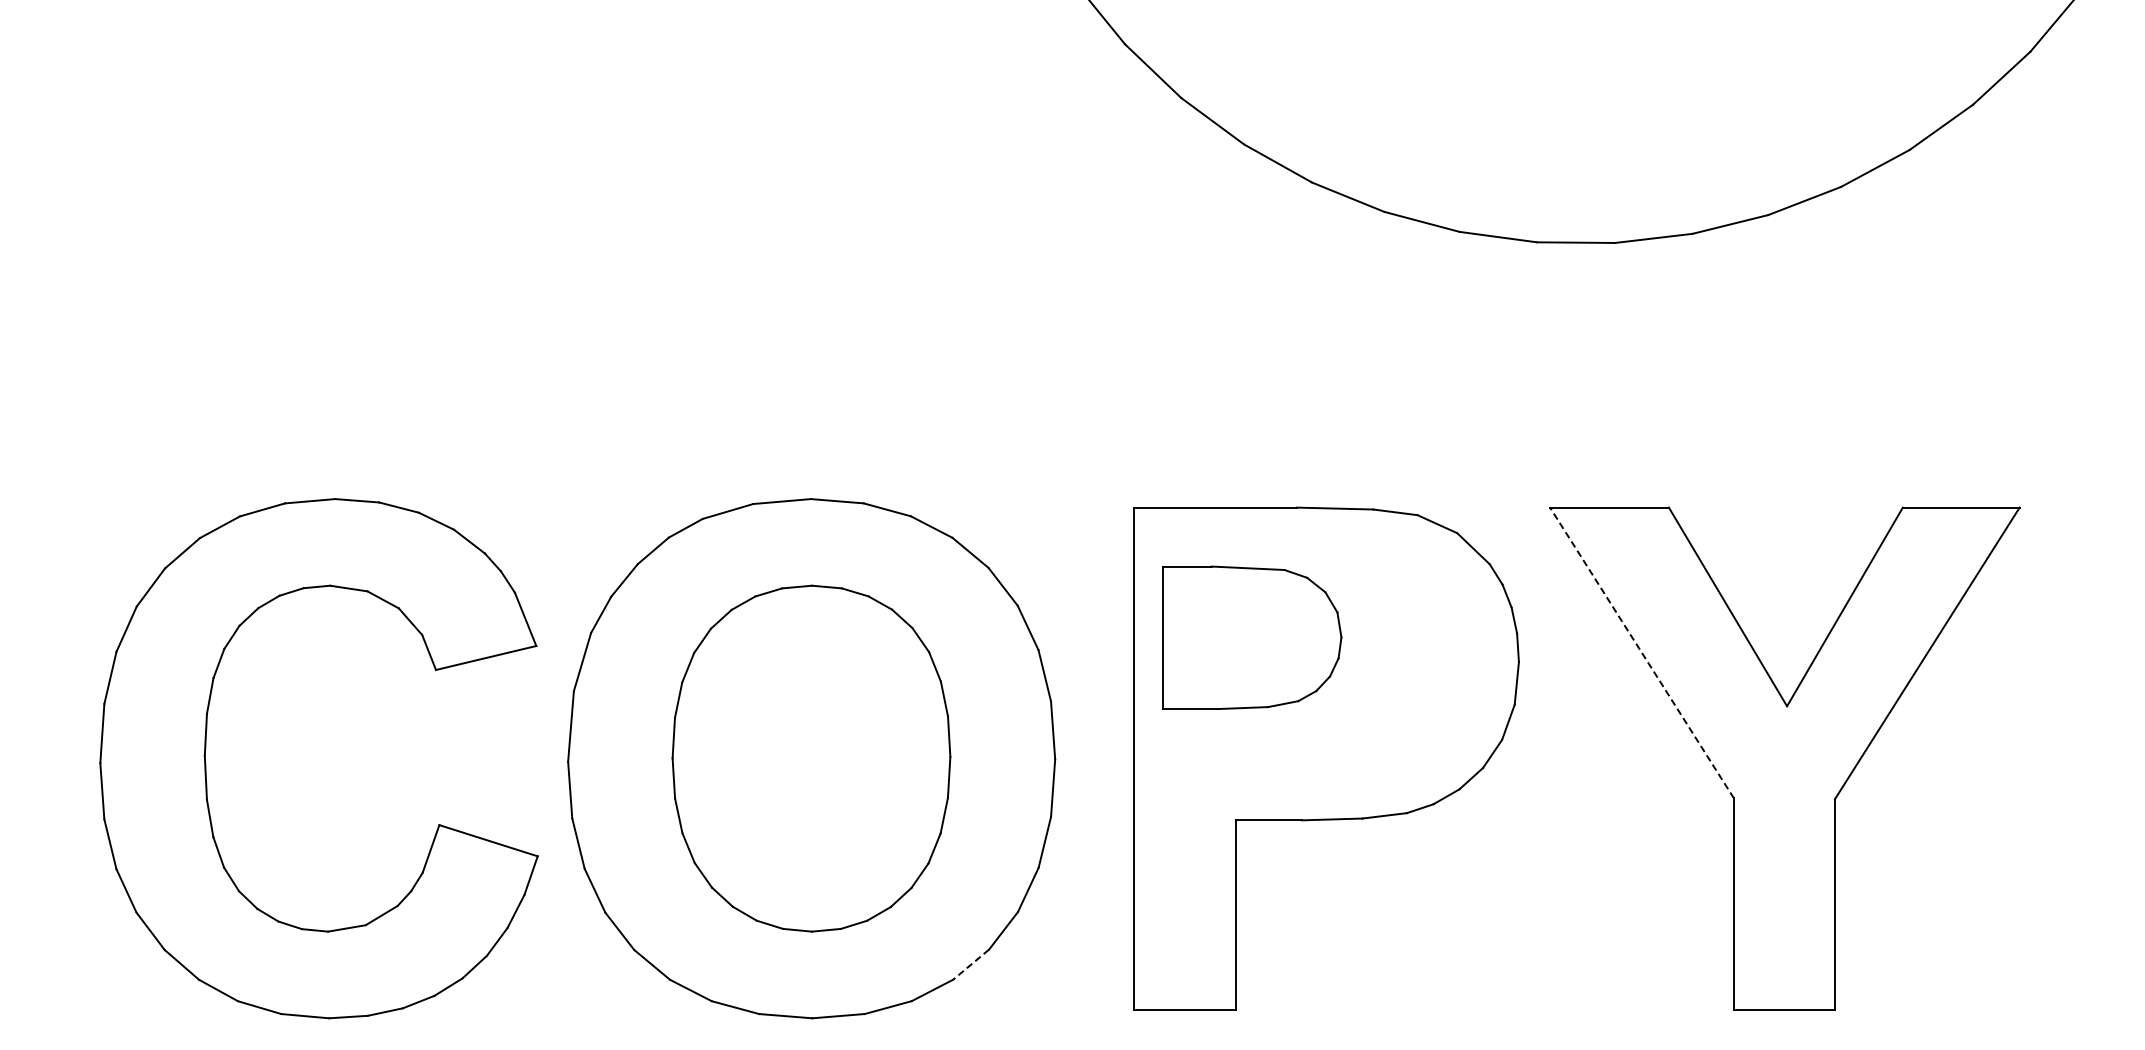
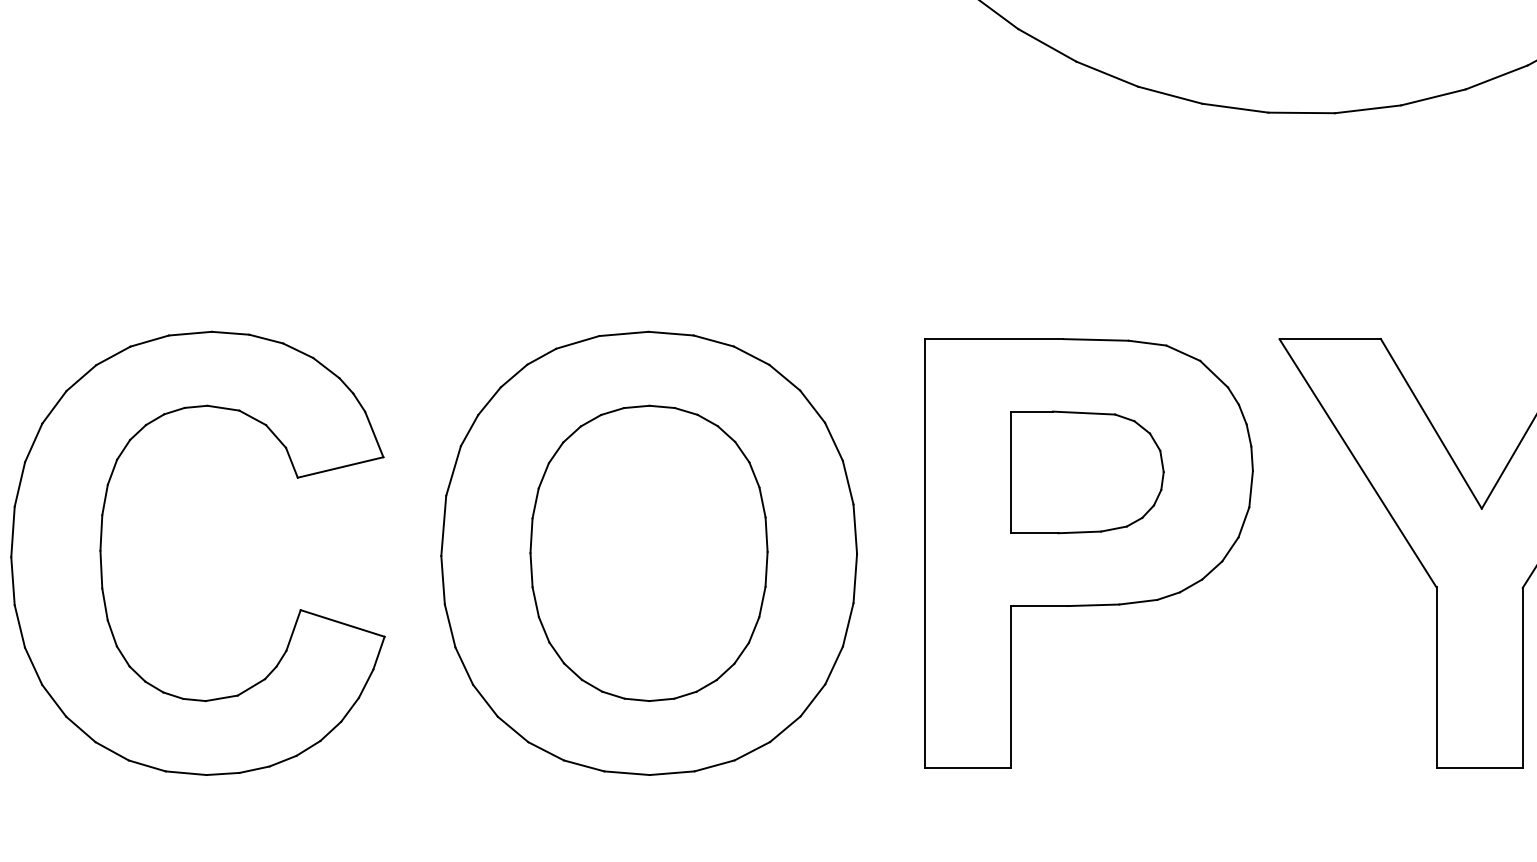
part: (1252, 637) -> (1087, 472), moved
line: (1641, 652) -> (1357, 462), dashed -> solid
part: (206, 763) -> (101, 557), moved
line: (970, 964) -> (784, 729), dashed -> solid

